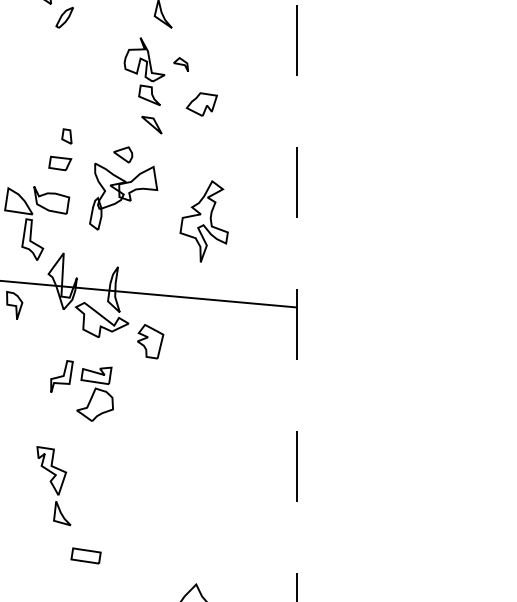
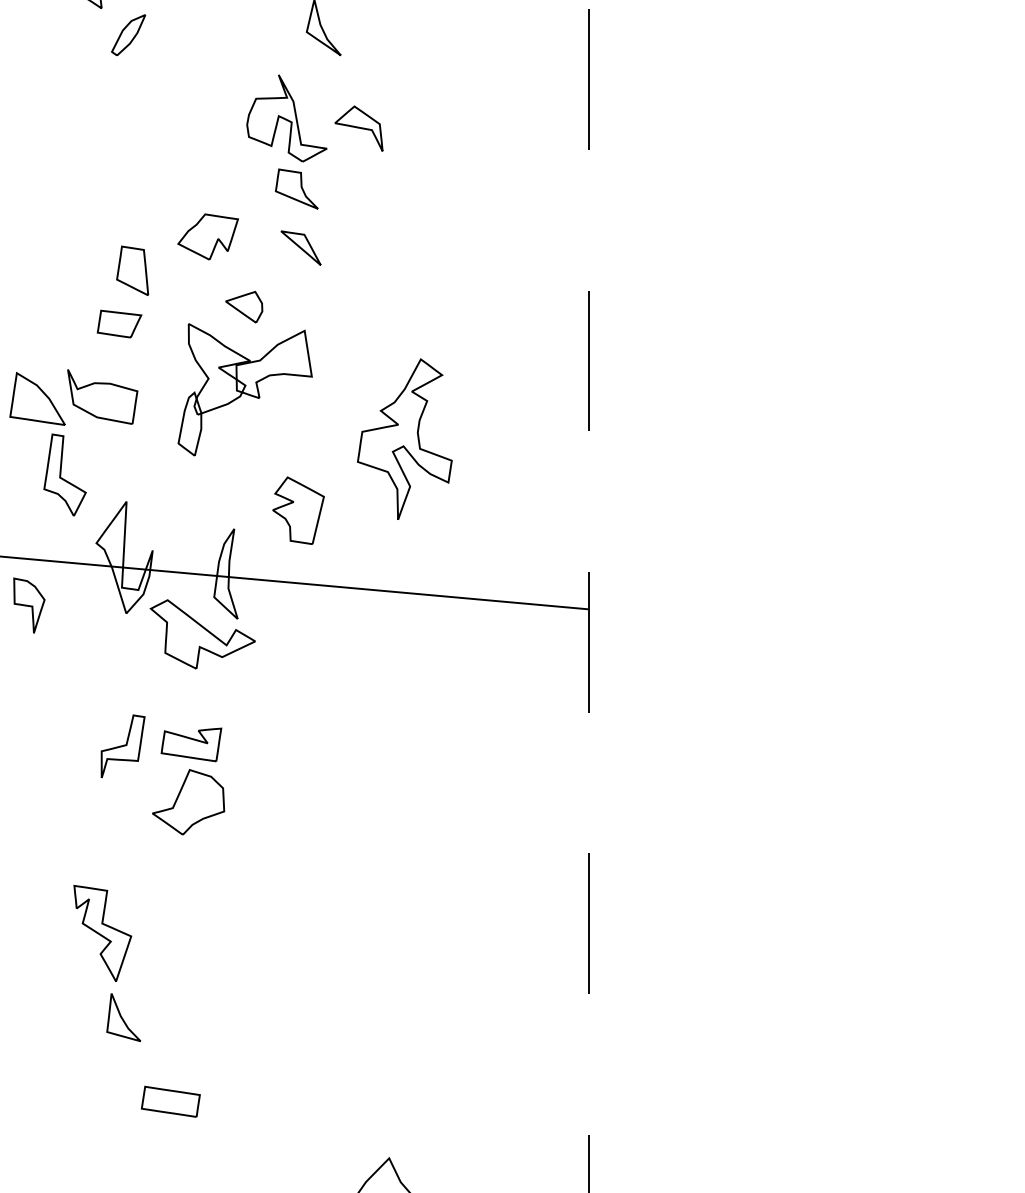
part: (180, 64) -> (357, 127), size x1.67
part: (201, 104) -> (207, 236), moved
part: (66, 136) -> (131, 270), size x1.67
part: (150, 341) -> (298, 510), moved

